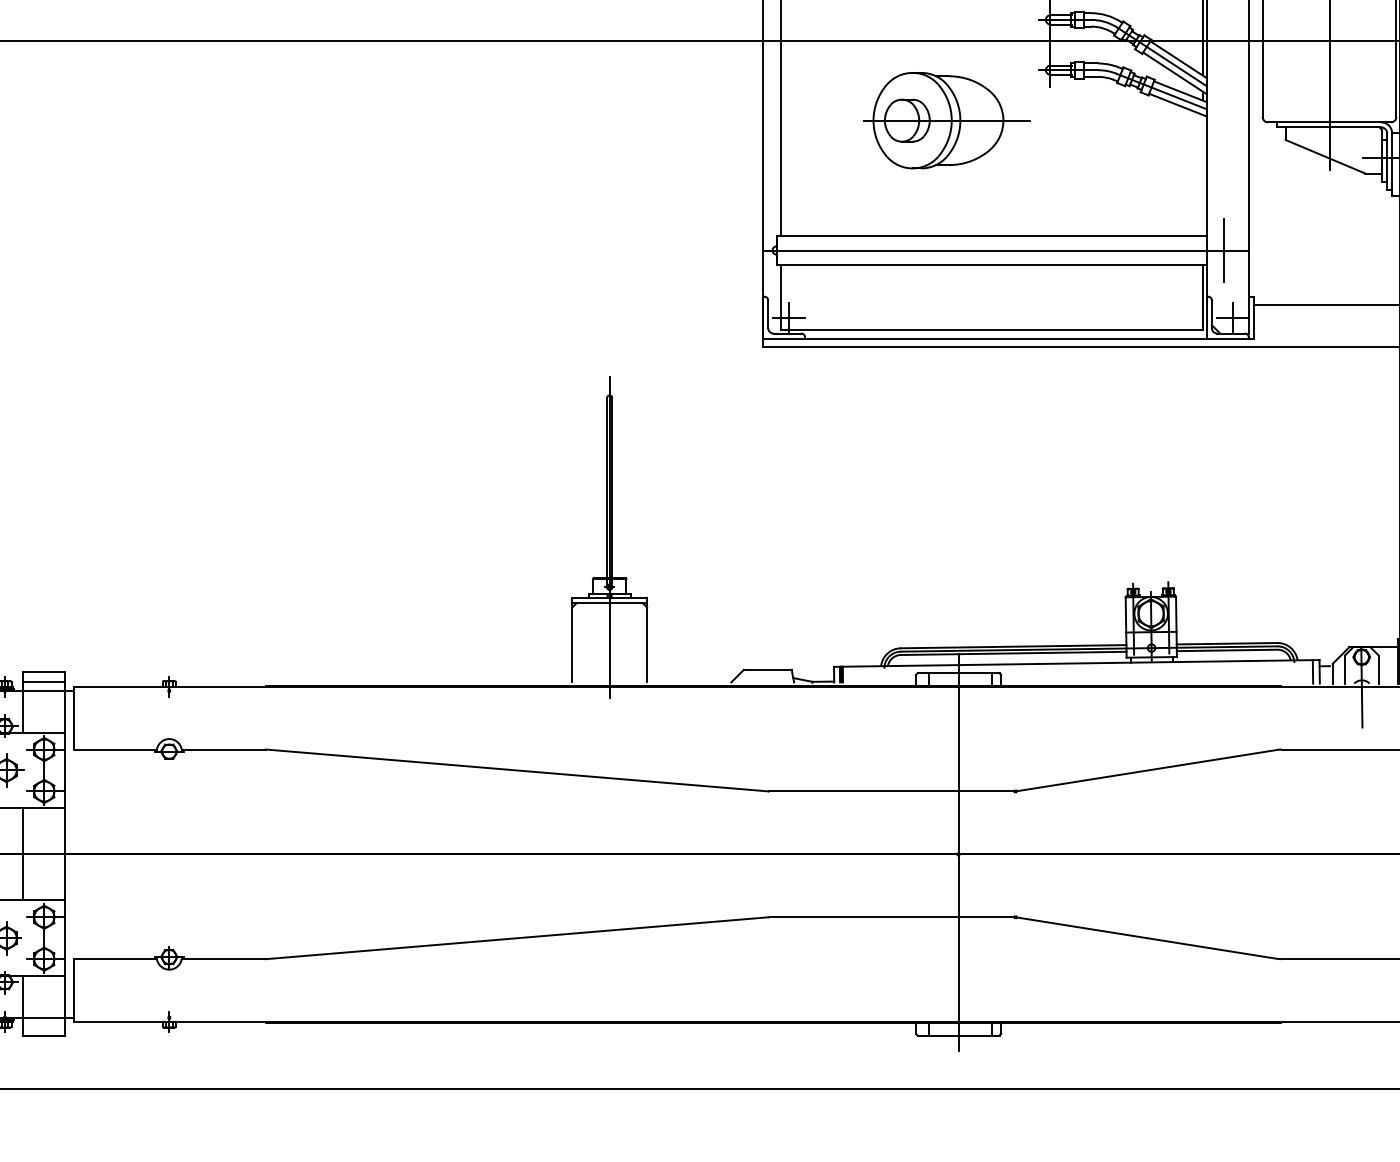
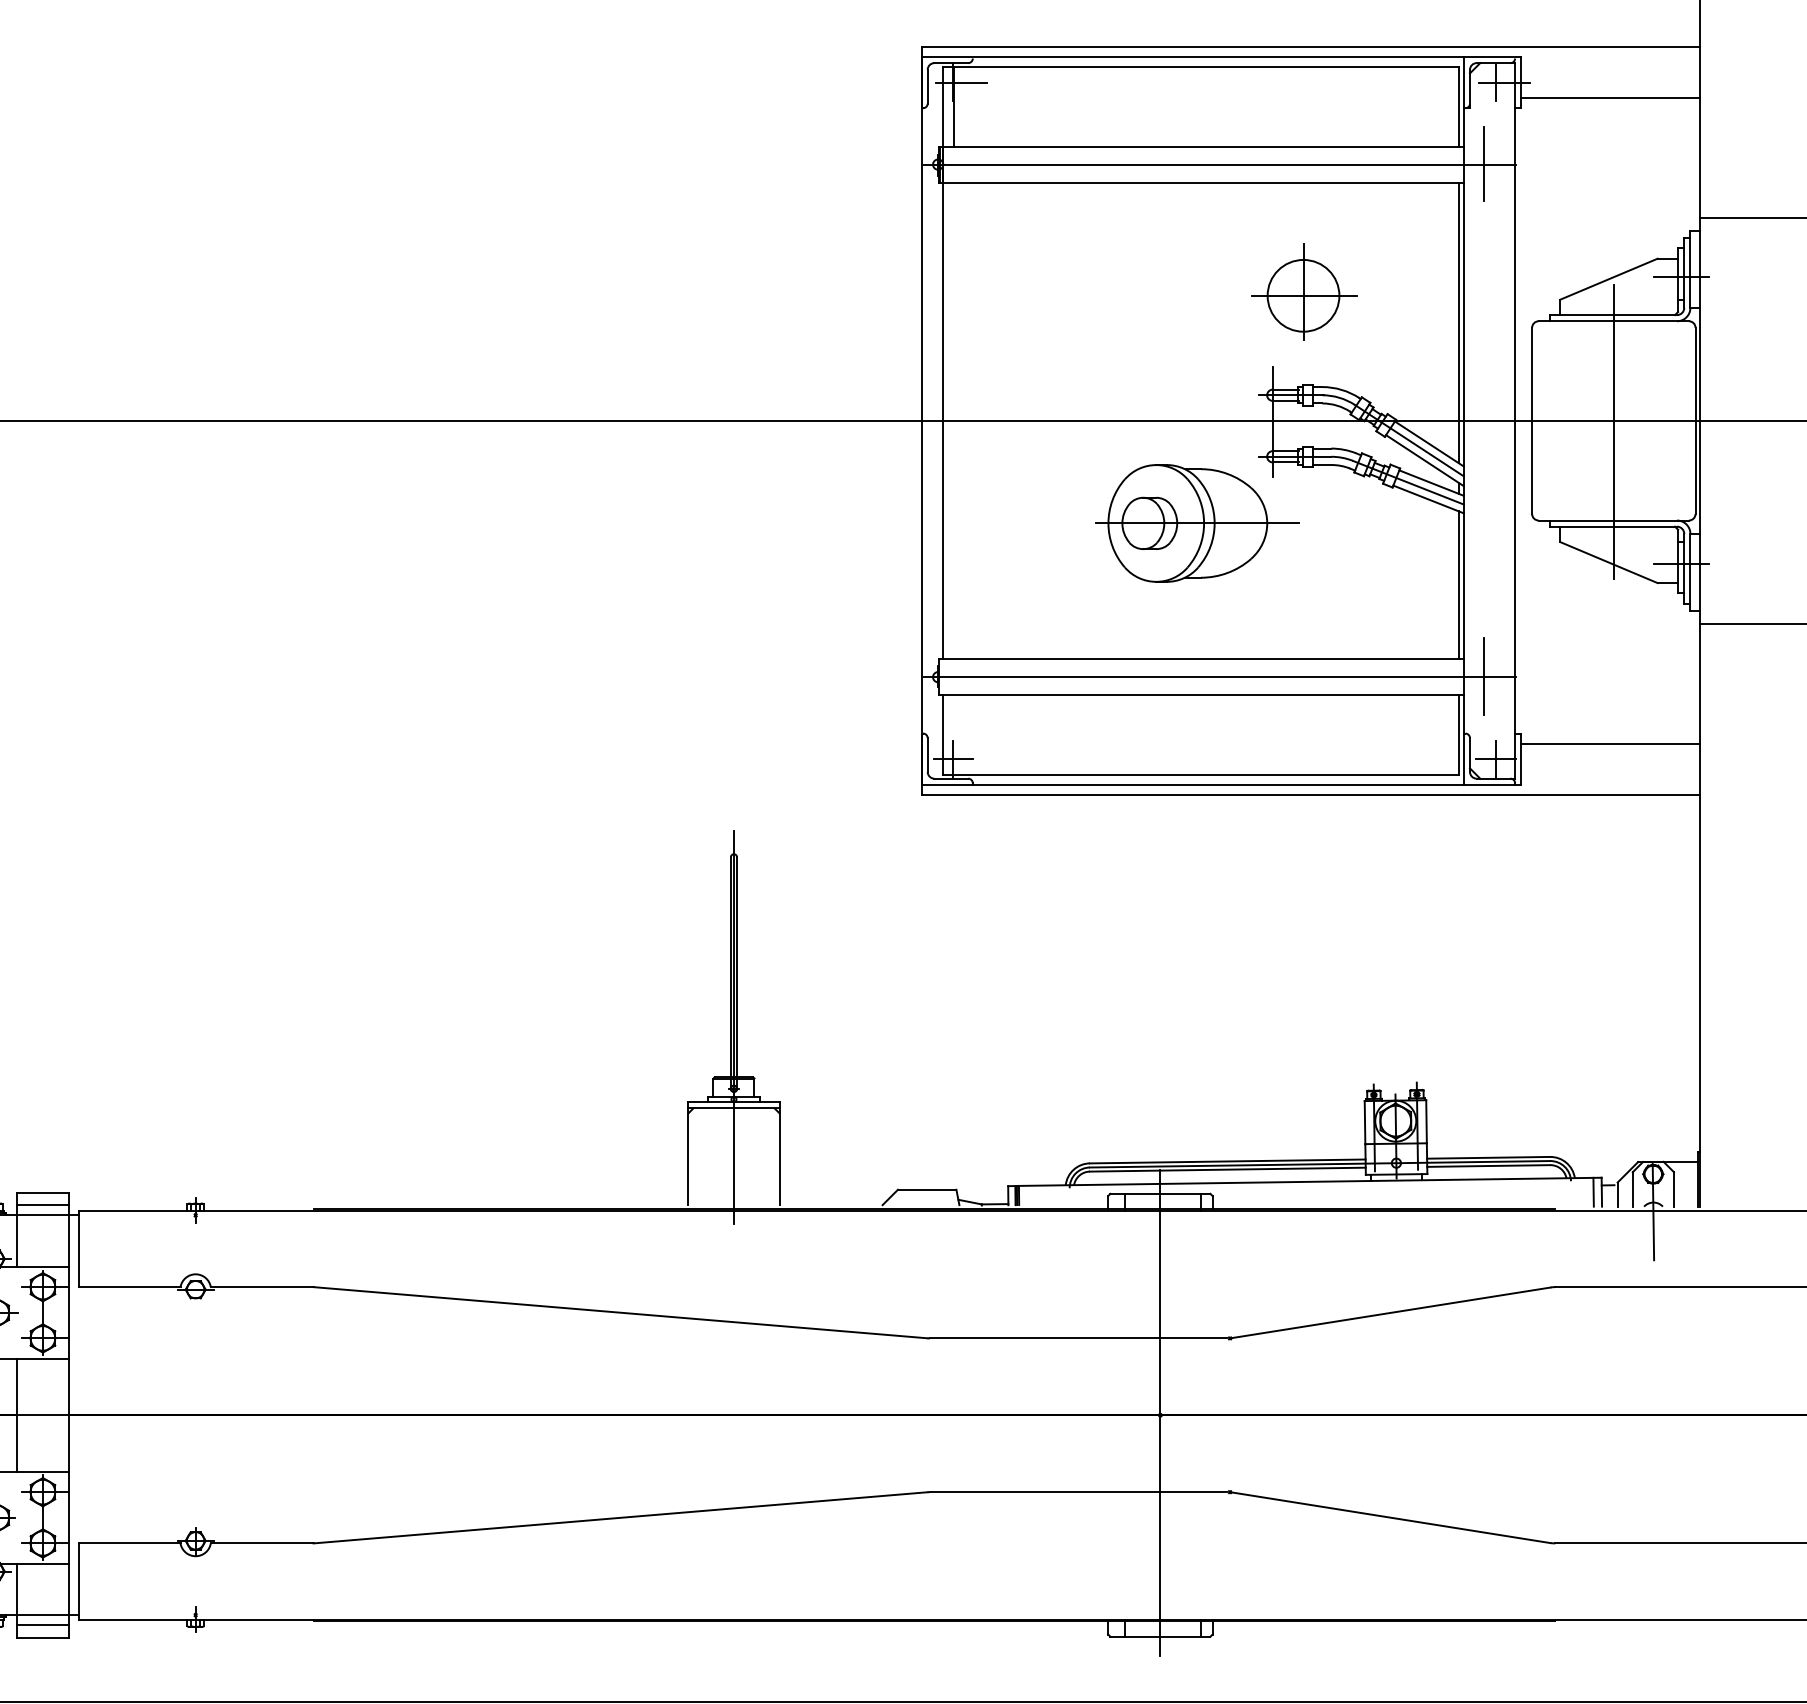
part: (946, 120) -> (1197, 523), moved
line: (1202, 175) -> (1458, 585), added
line: (43, 1026) -> (42, 1625), added

